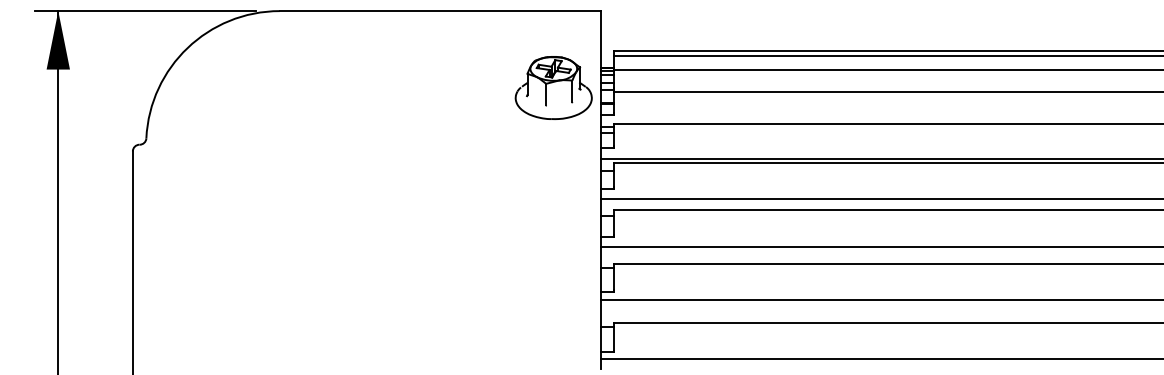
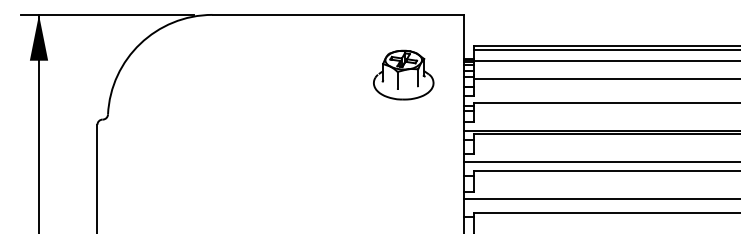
part: (553, 87) -> (403, 74), moved

